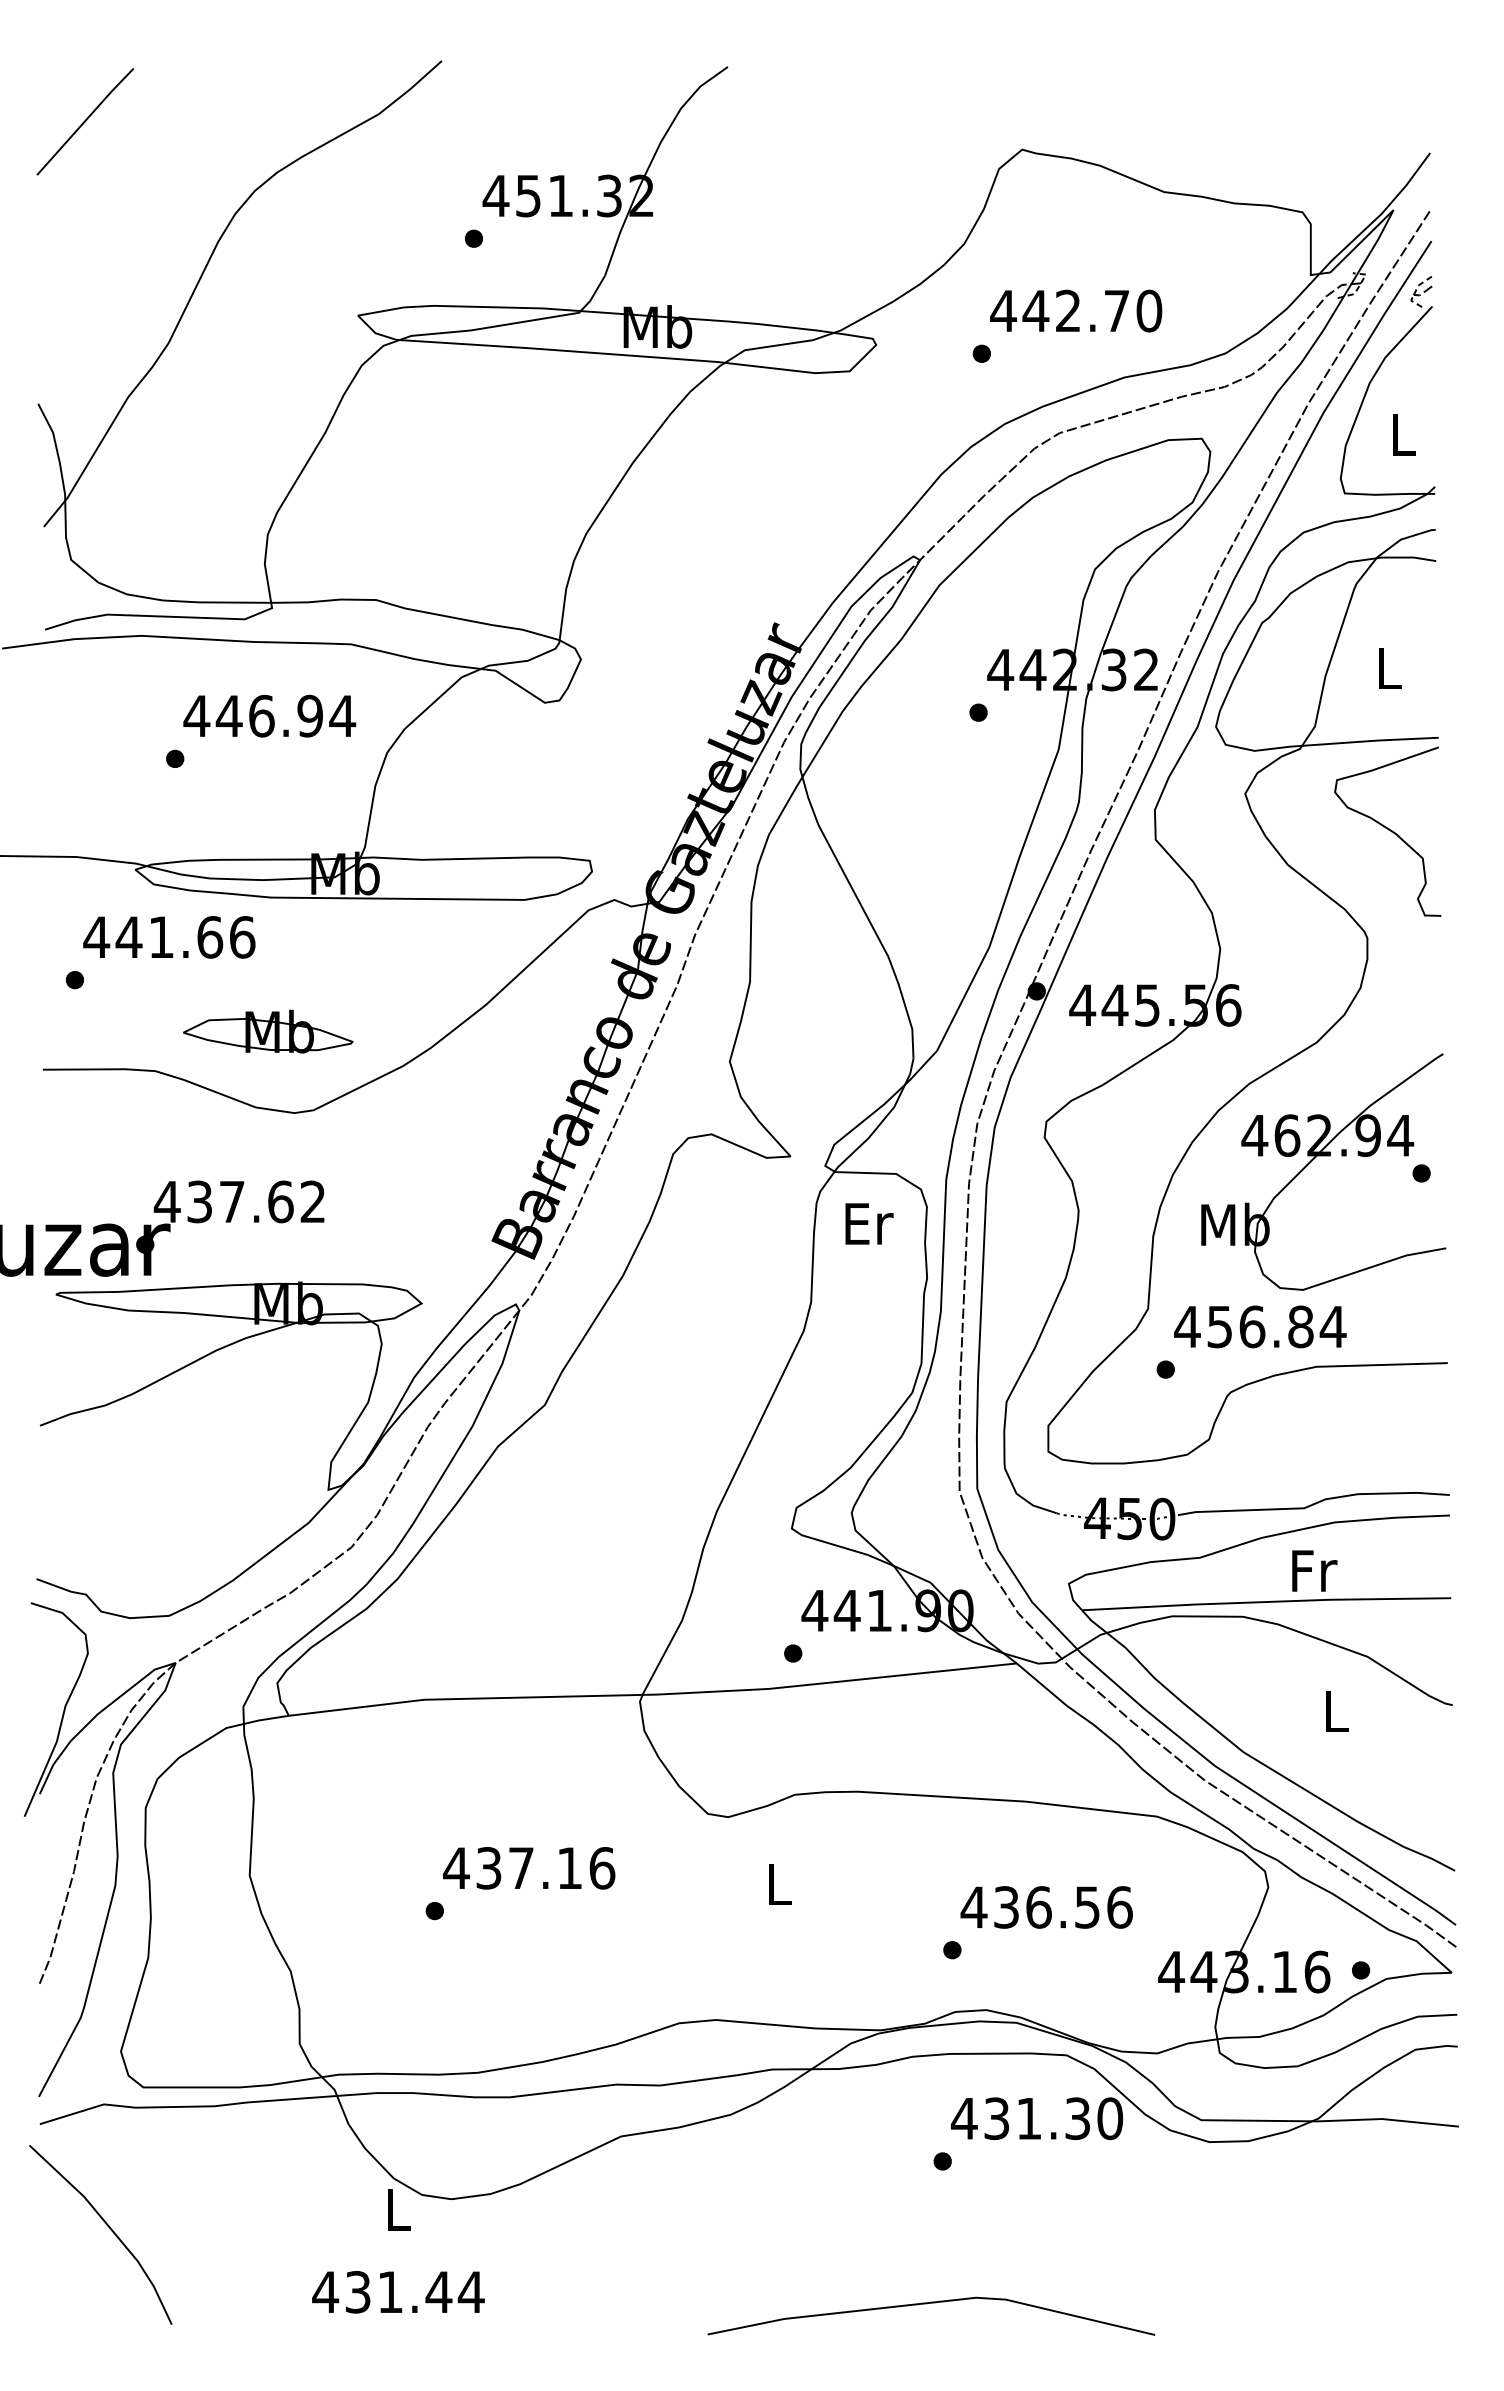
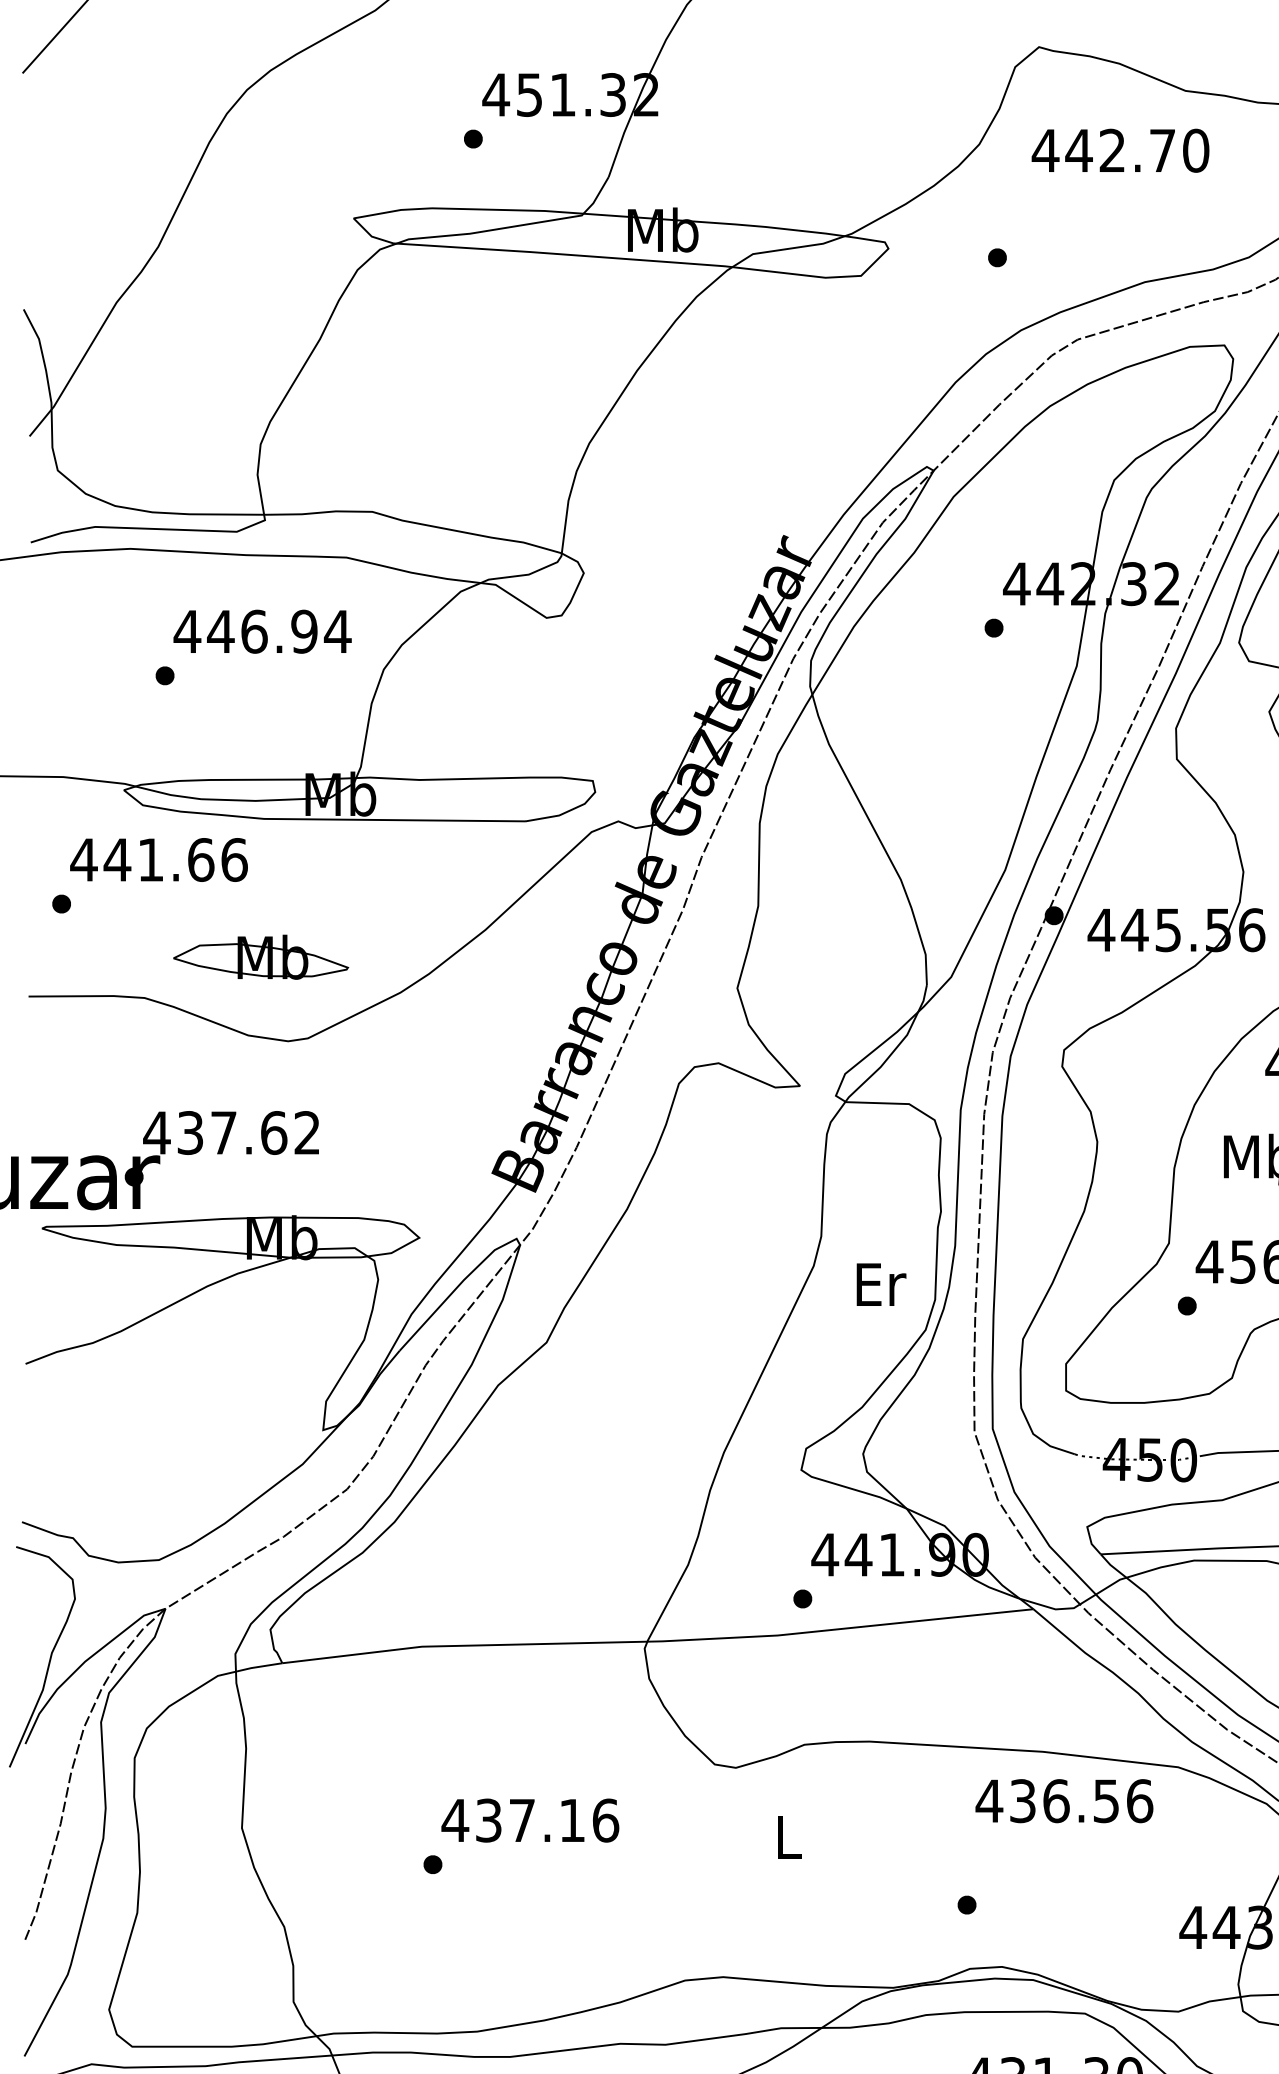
text: (1076, 310) -> (1120, 150), moved
text: (869, 1223) -> (881, 1284), moved
text: (1046, 1907) -> (1064, 1801), moved

